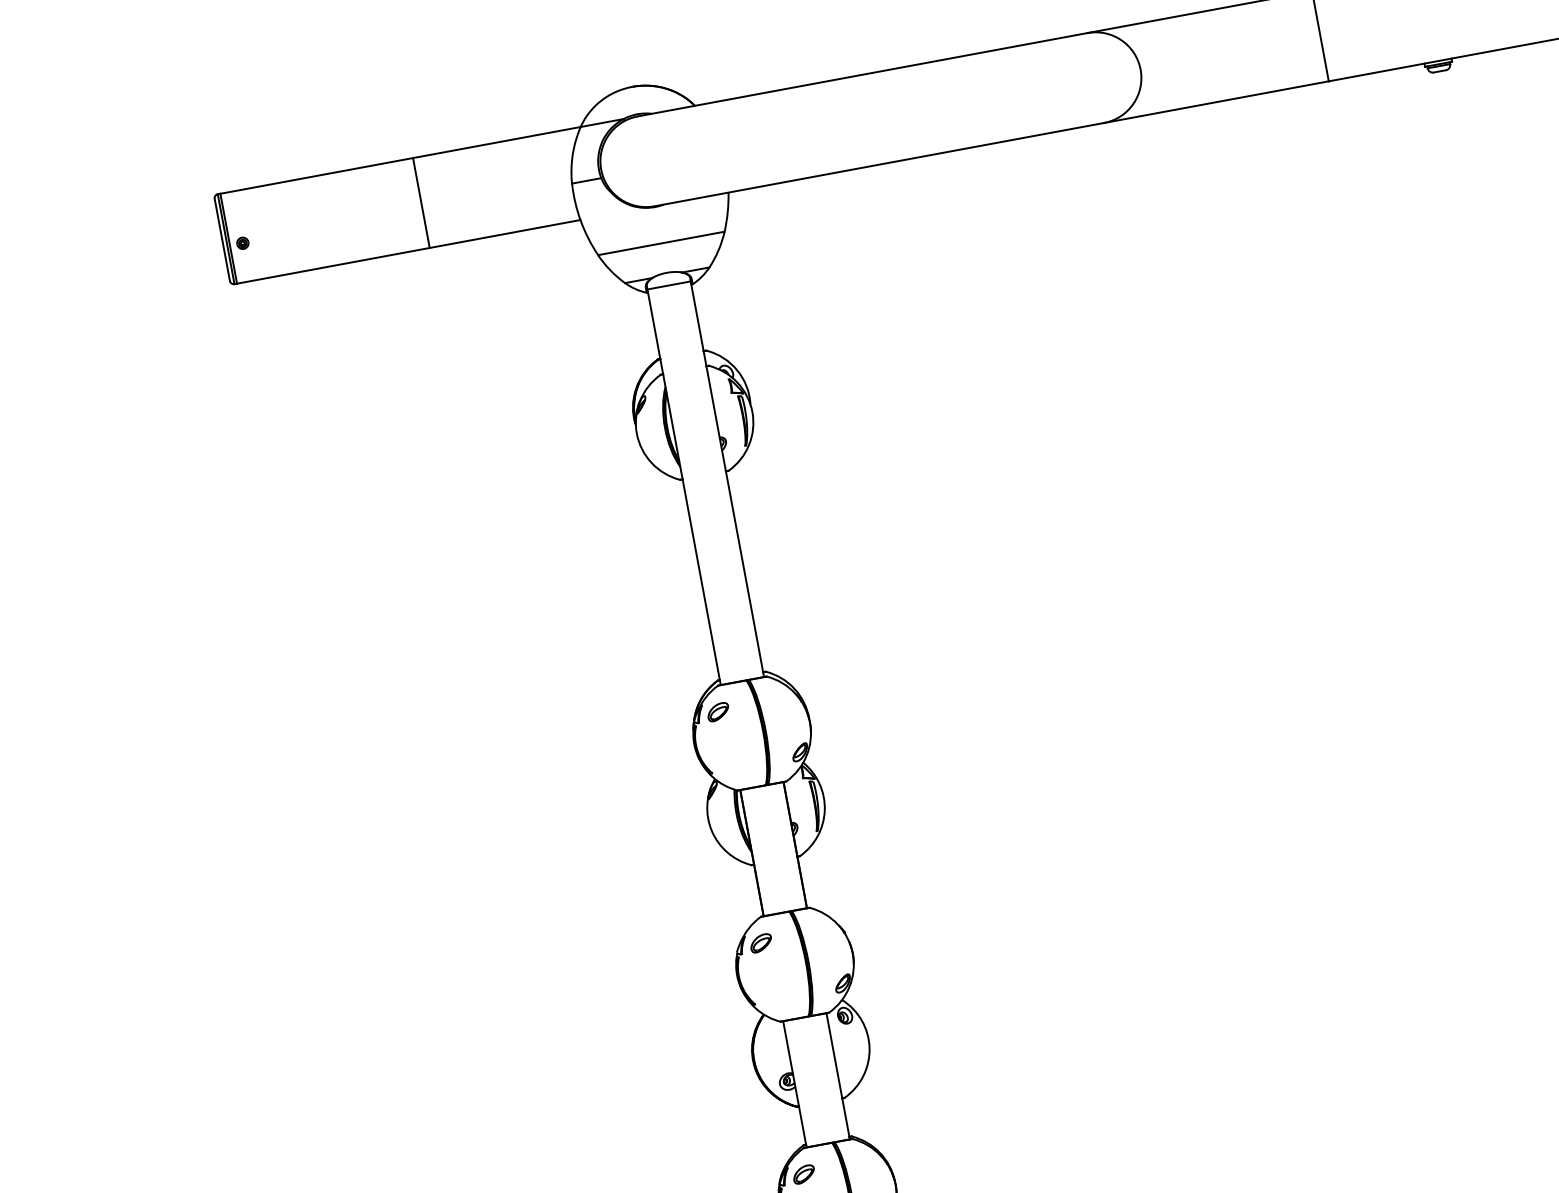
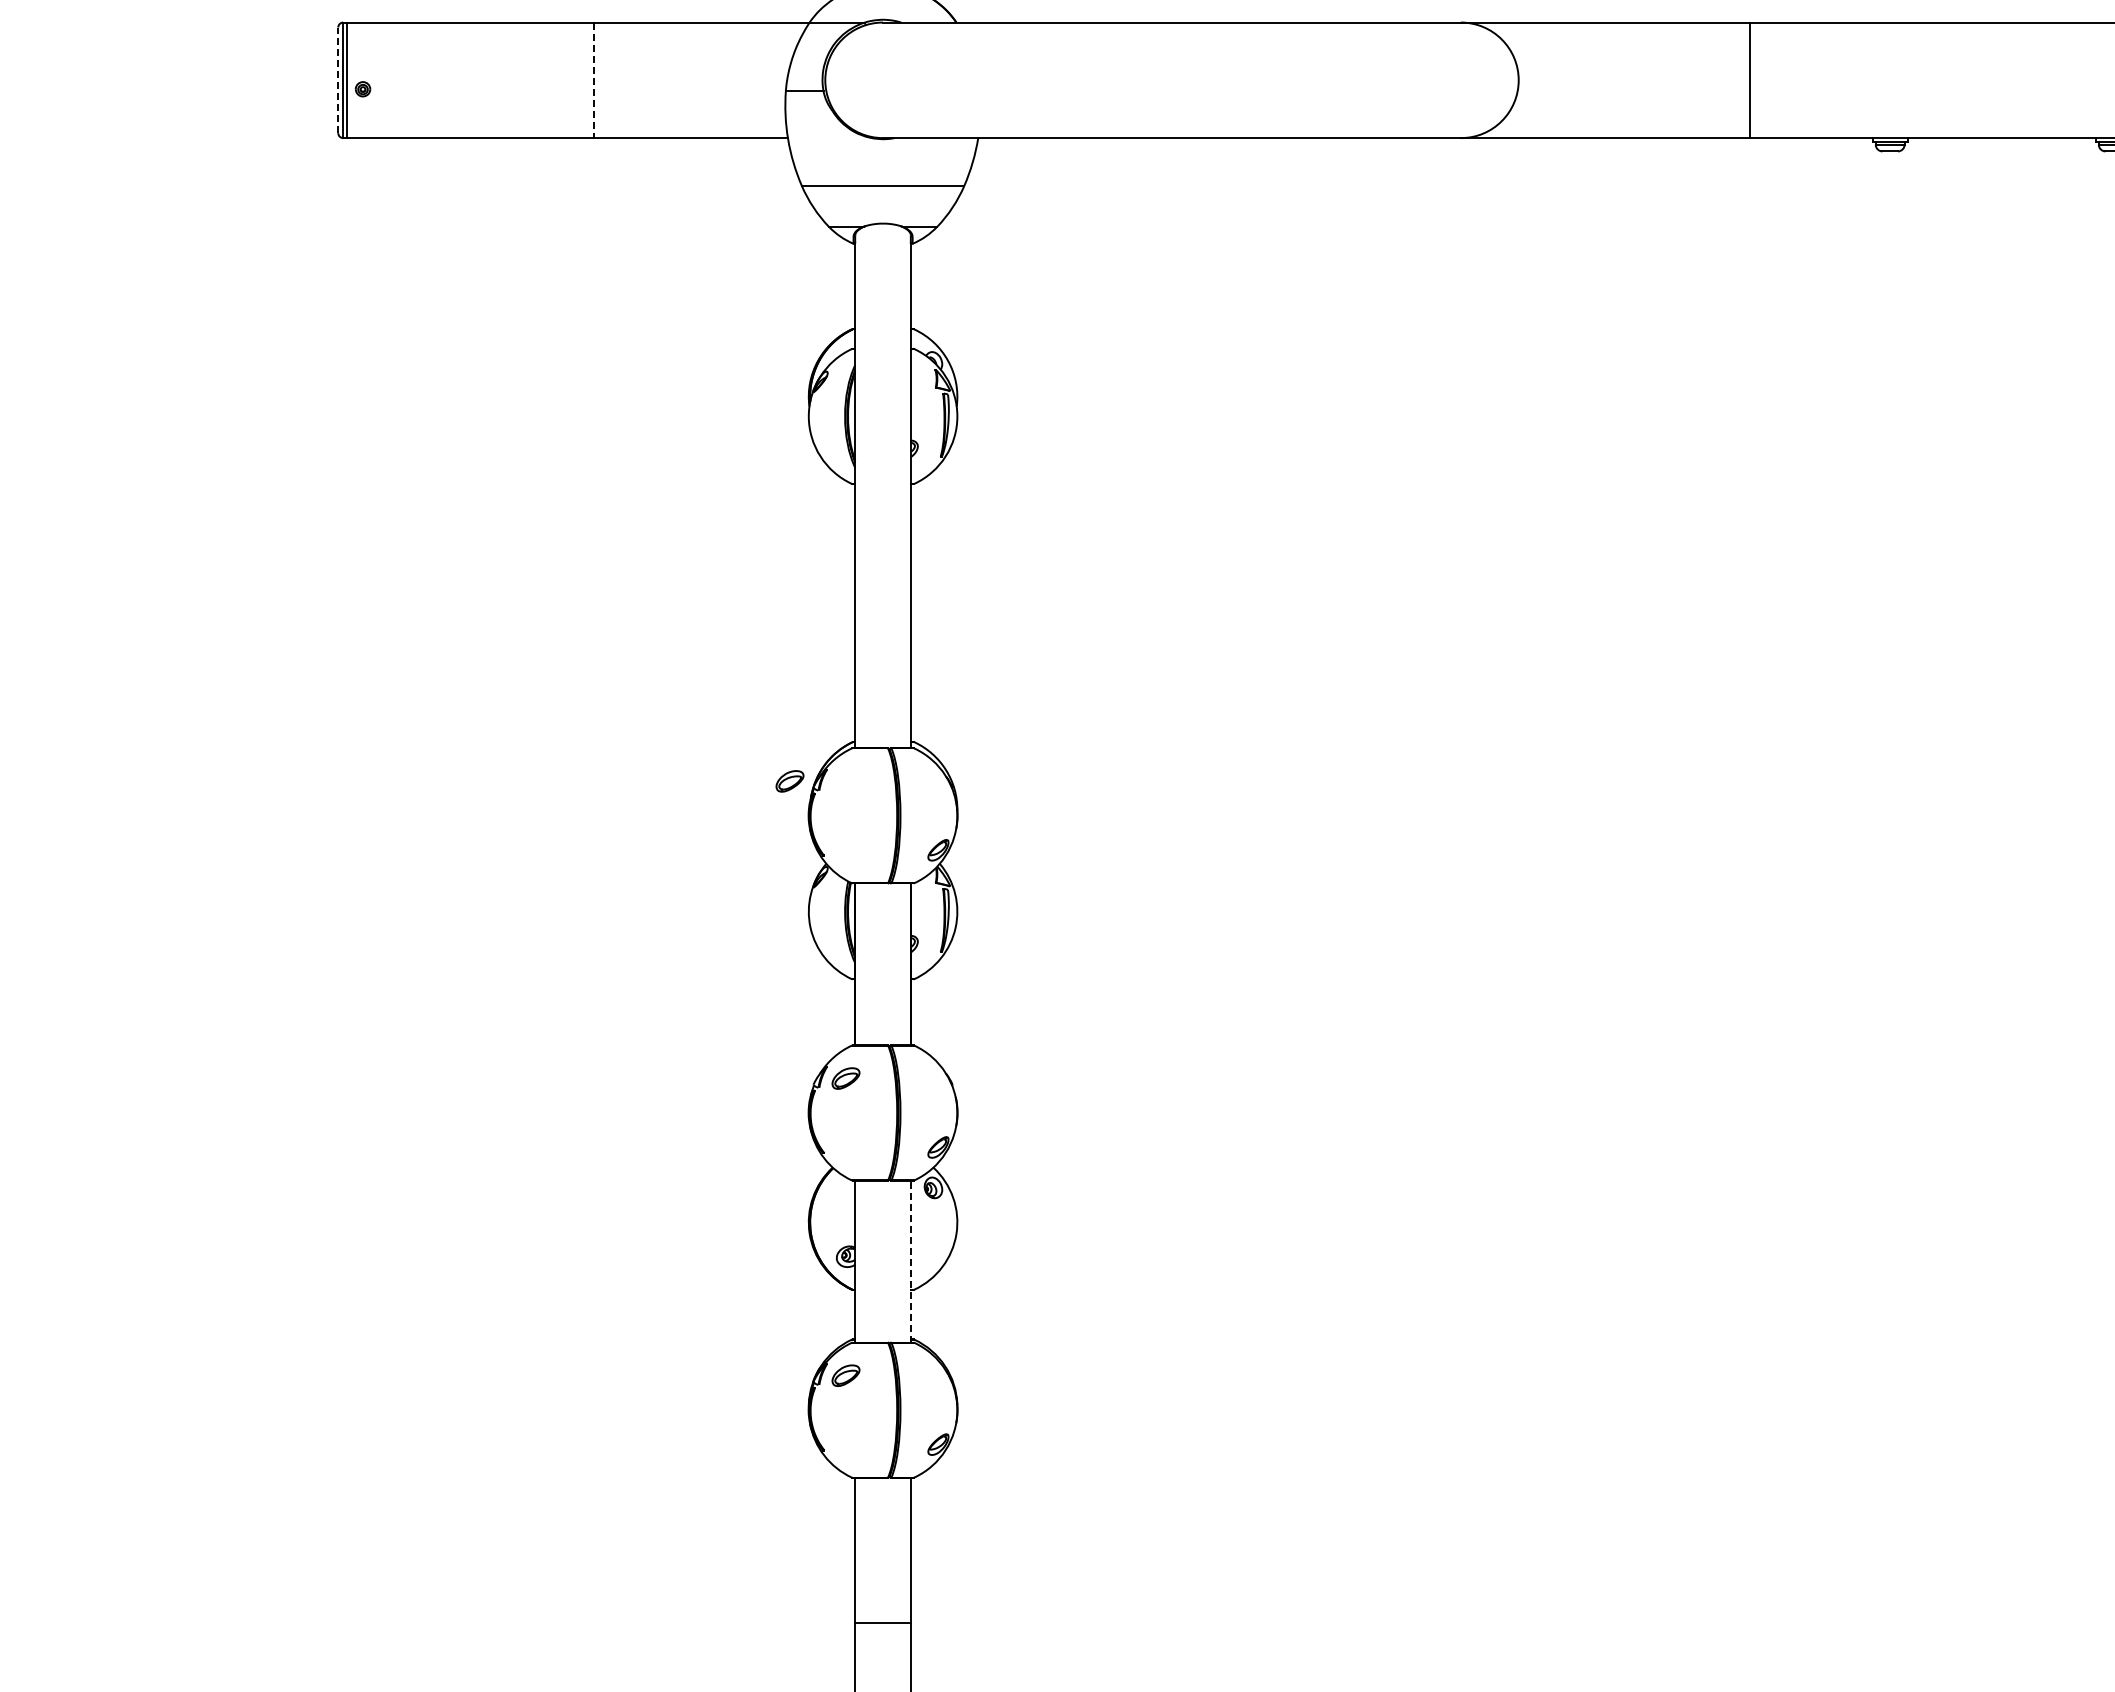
line: (421, 203) -> (594, 80), solid -> dashed
line: (222, 240) -> (338, 80), solid -> dashed
line: (668, 285) -> (882, 239), removed
part: (718, 712) -> (789, 781), moved
line: (837, 1076) -> (910, 1261), solid -> dashed

